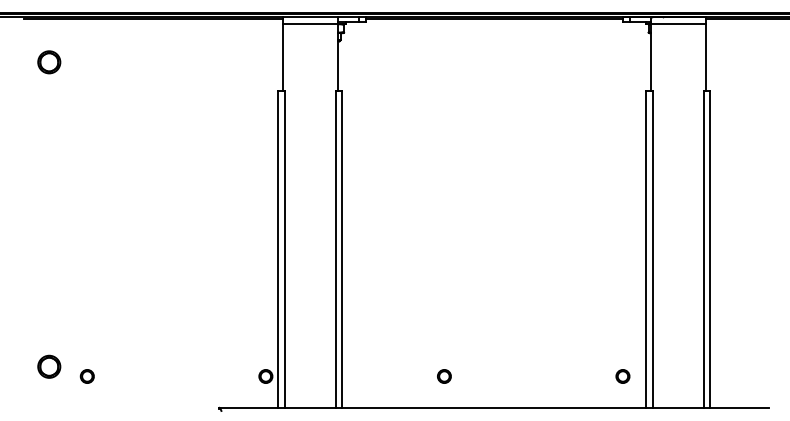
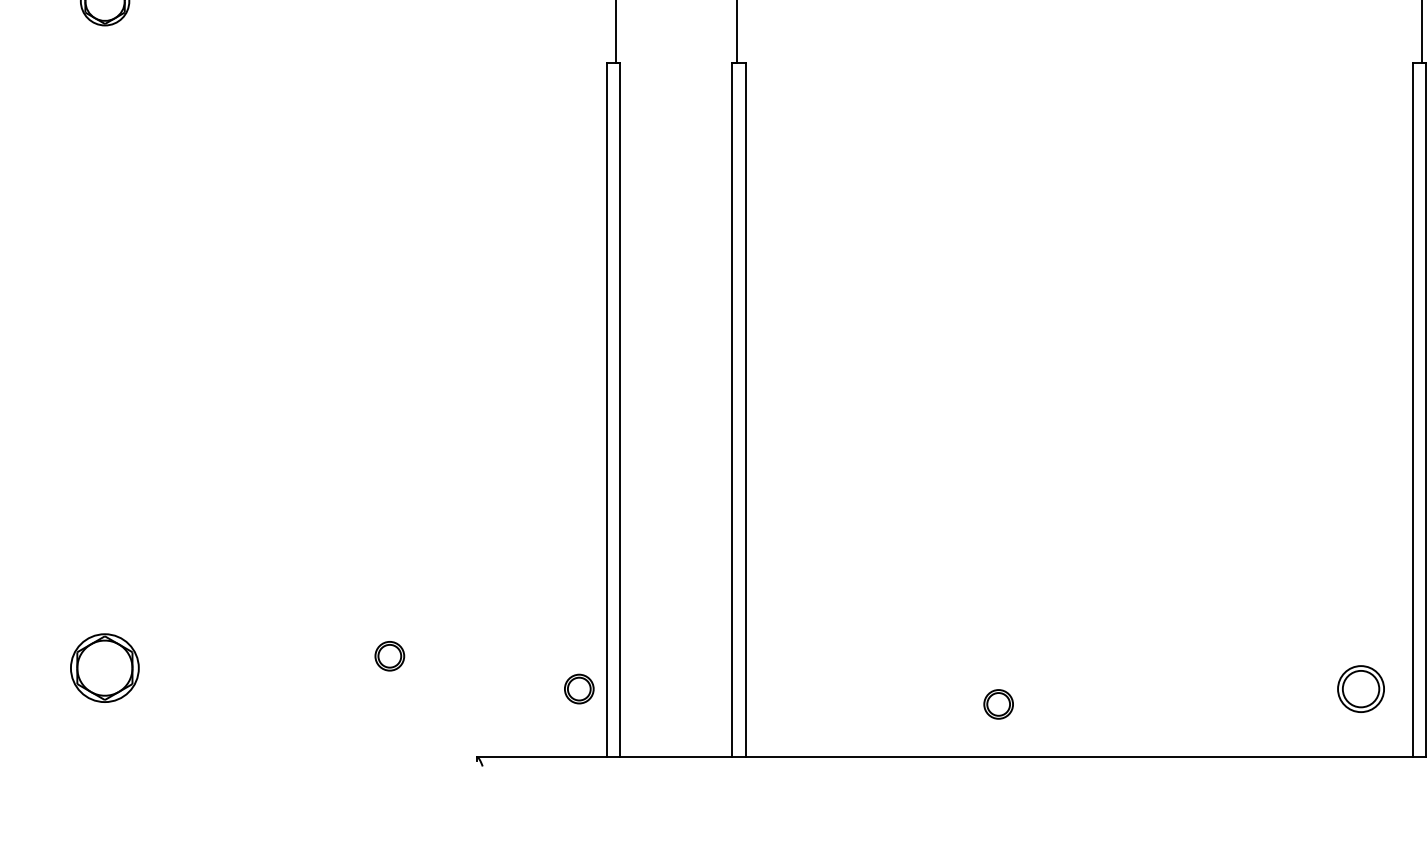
part: (49, 366) -> (105, 667), size x1.4
part: (86, 376) -> (387, 656), moved
circle: (444, 376) -> (998, 704), moved
circle: (622, 376) -> (1360, 689), size x1.6

